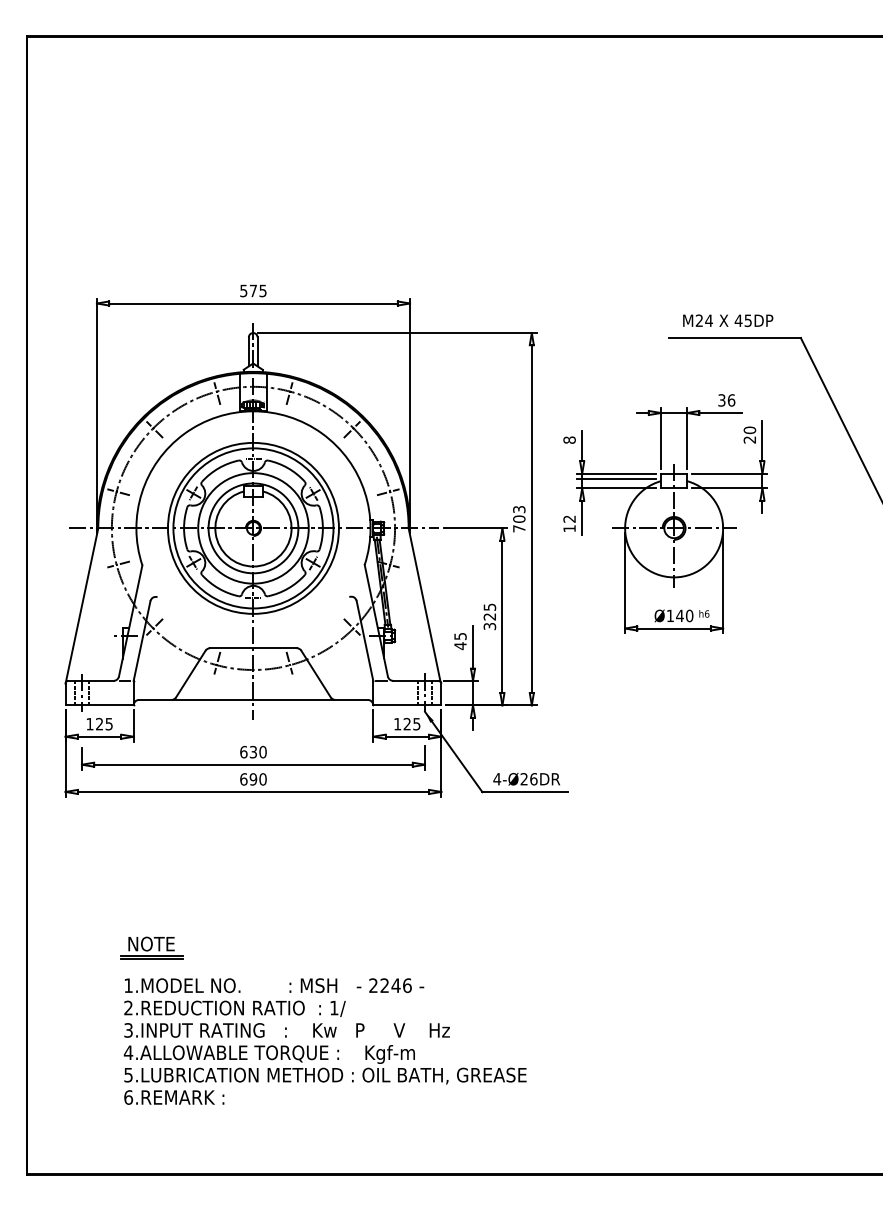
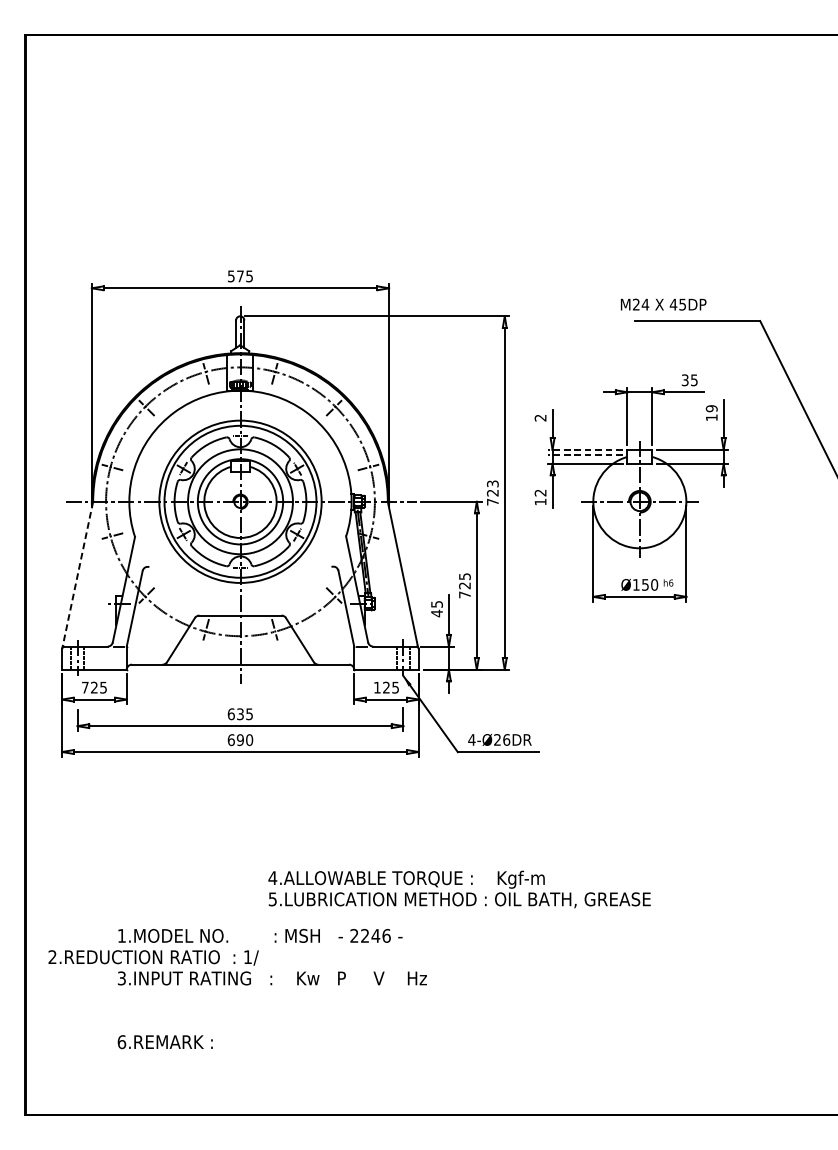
text: (728, 320) -> (663, 304), moved
text: (731, 400) -> (694, 380), 36 -> 35
text: (749, 434) -> (711, 412), 20 -> 19
text: (569, 439) -> (540, 417), 8 -> 2
line: (616, 473) -> (585, 449), solid -> dashed
line: (616, 479) -> (585, 455), solid -> dashed
text: (519, 518) -> (493, 492), 703 -> 723
line: (81, 606) -> (77, 575), solid -> dashed
text: (679, 615) -> (644, 584), Ø140 -> Ø150
text: (489, 626) -> (464, 594), 325 -> 725
text: (89, 724) -> (84, 687), 125 -> 725
text: (262, 751) -> (249, 713), 630 -> 635
part: (151, 947) -> (143, 899), removed
text: (234, 1008) -> (153, 957), moved
text: (324, 1064) -> (458, 889), moved

